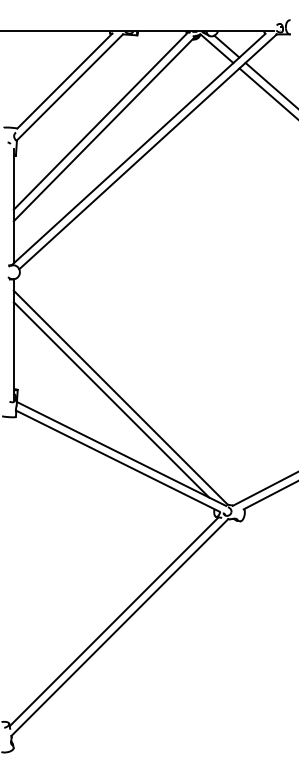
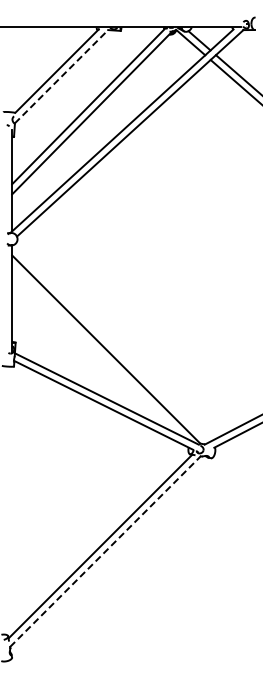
line: (69, 87) -> (61, 76), solid -> dashed
line: (111, 399) -> (98, 351), removed
line: (119, 627) -> (105, 551), solid -> dashed

